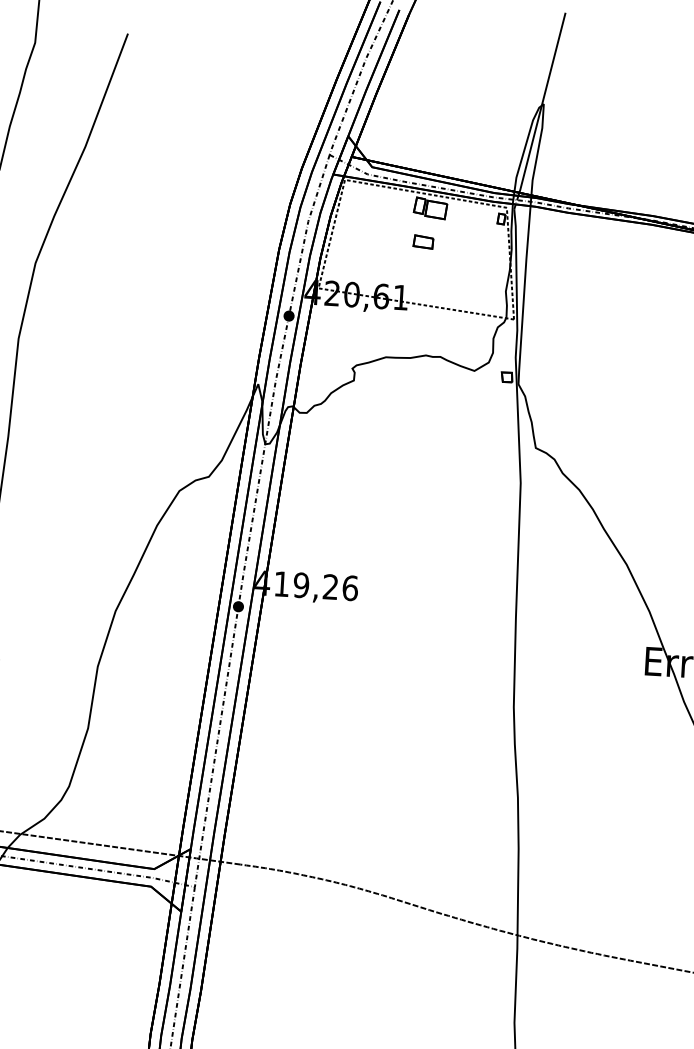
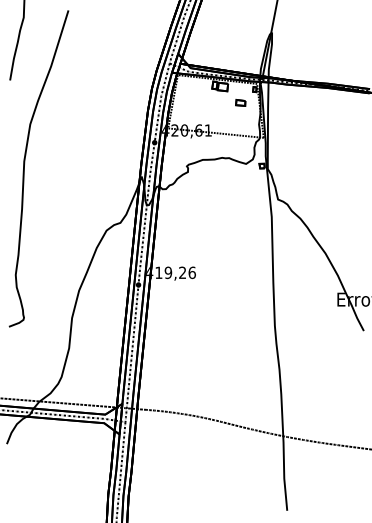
part: (423, 241) -> (240, 102), moved

